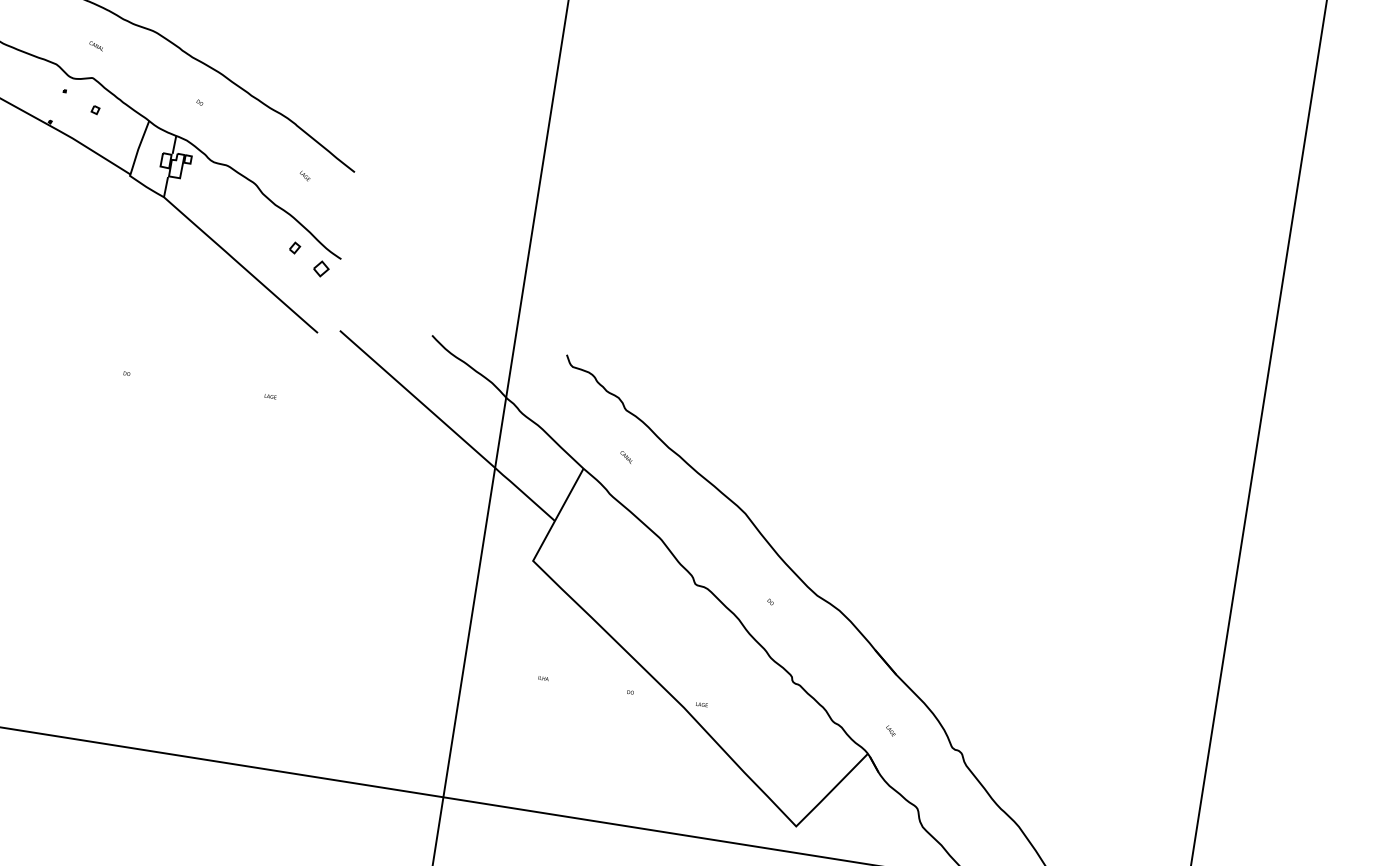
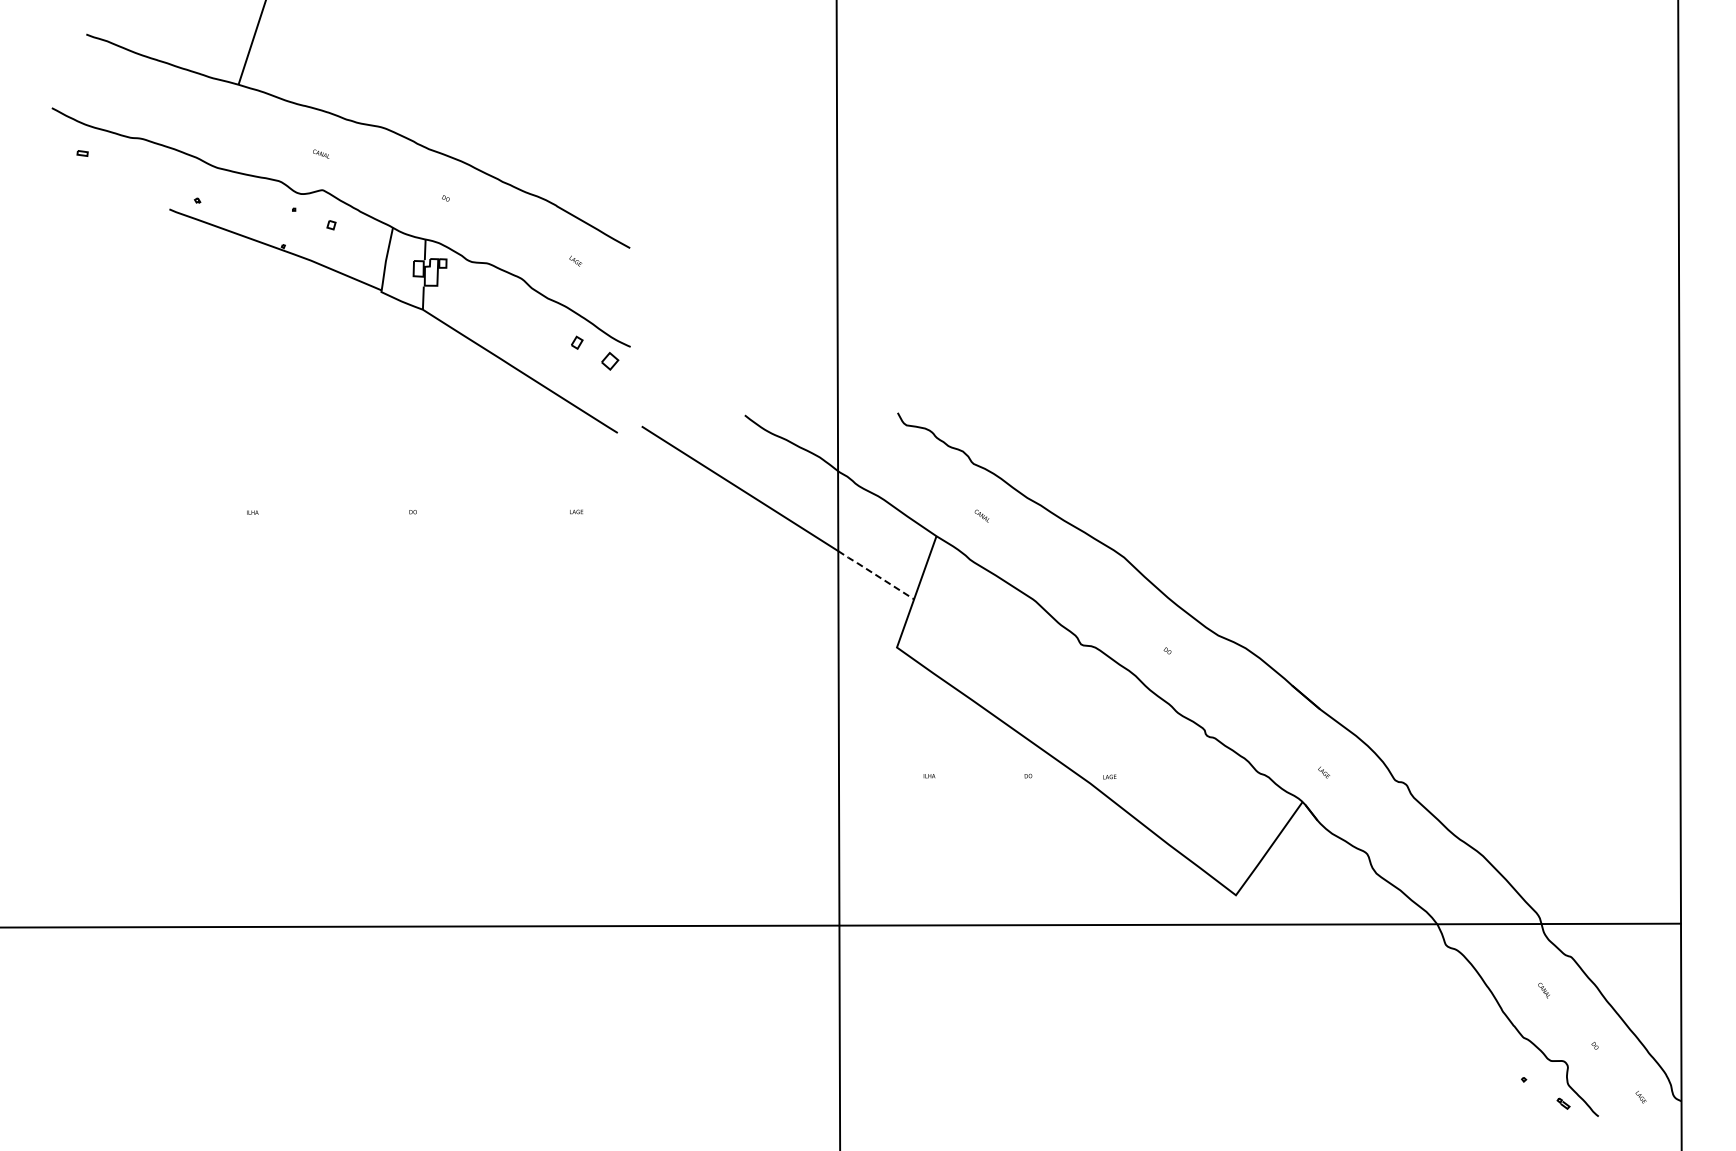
line: (523, 493) -> (874, 574), solid -> dashed

